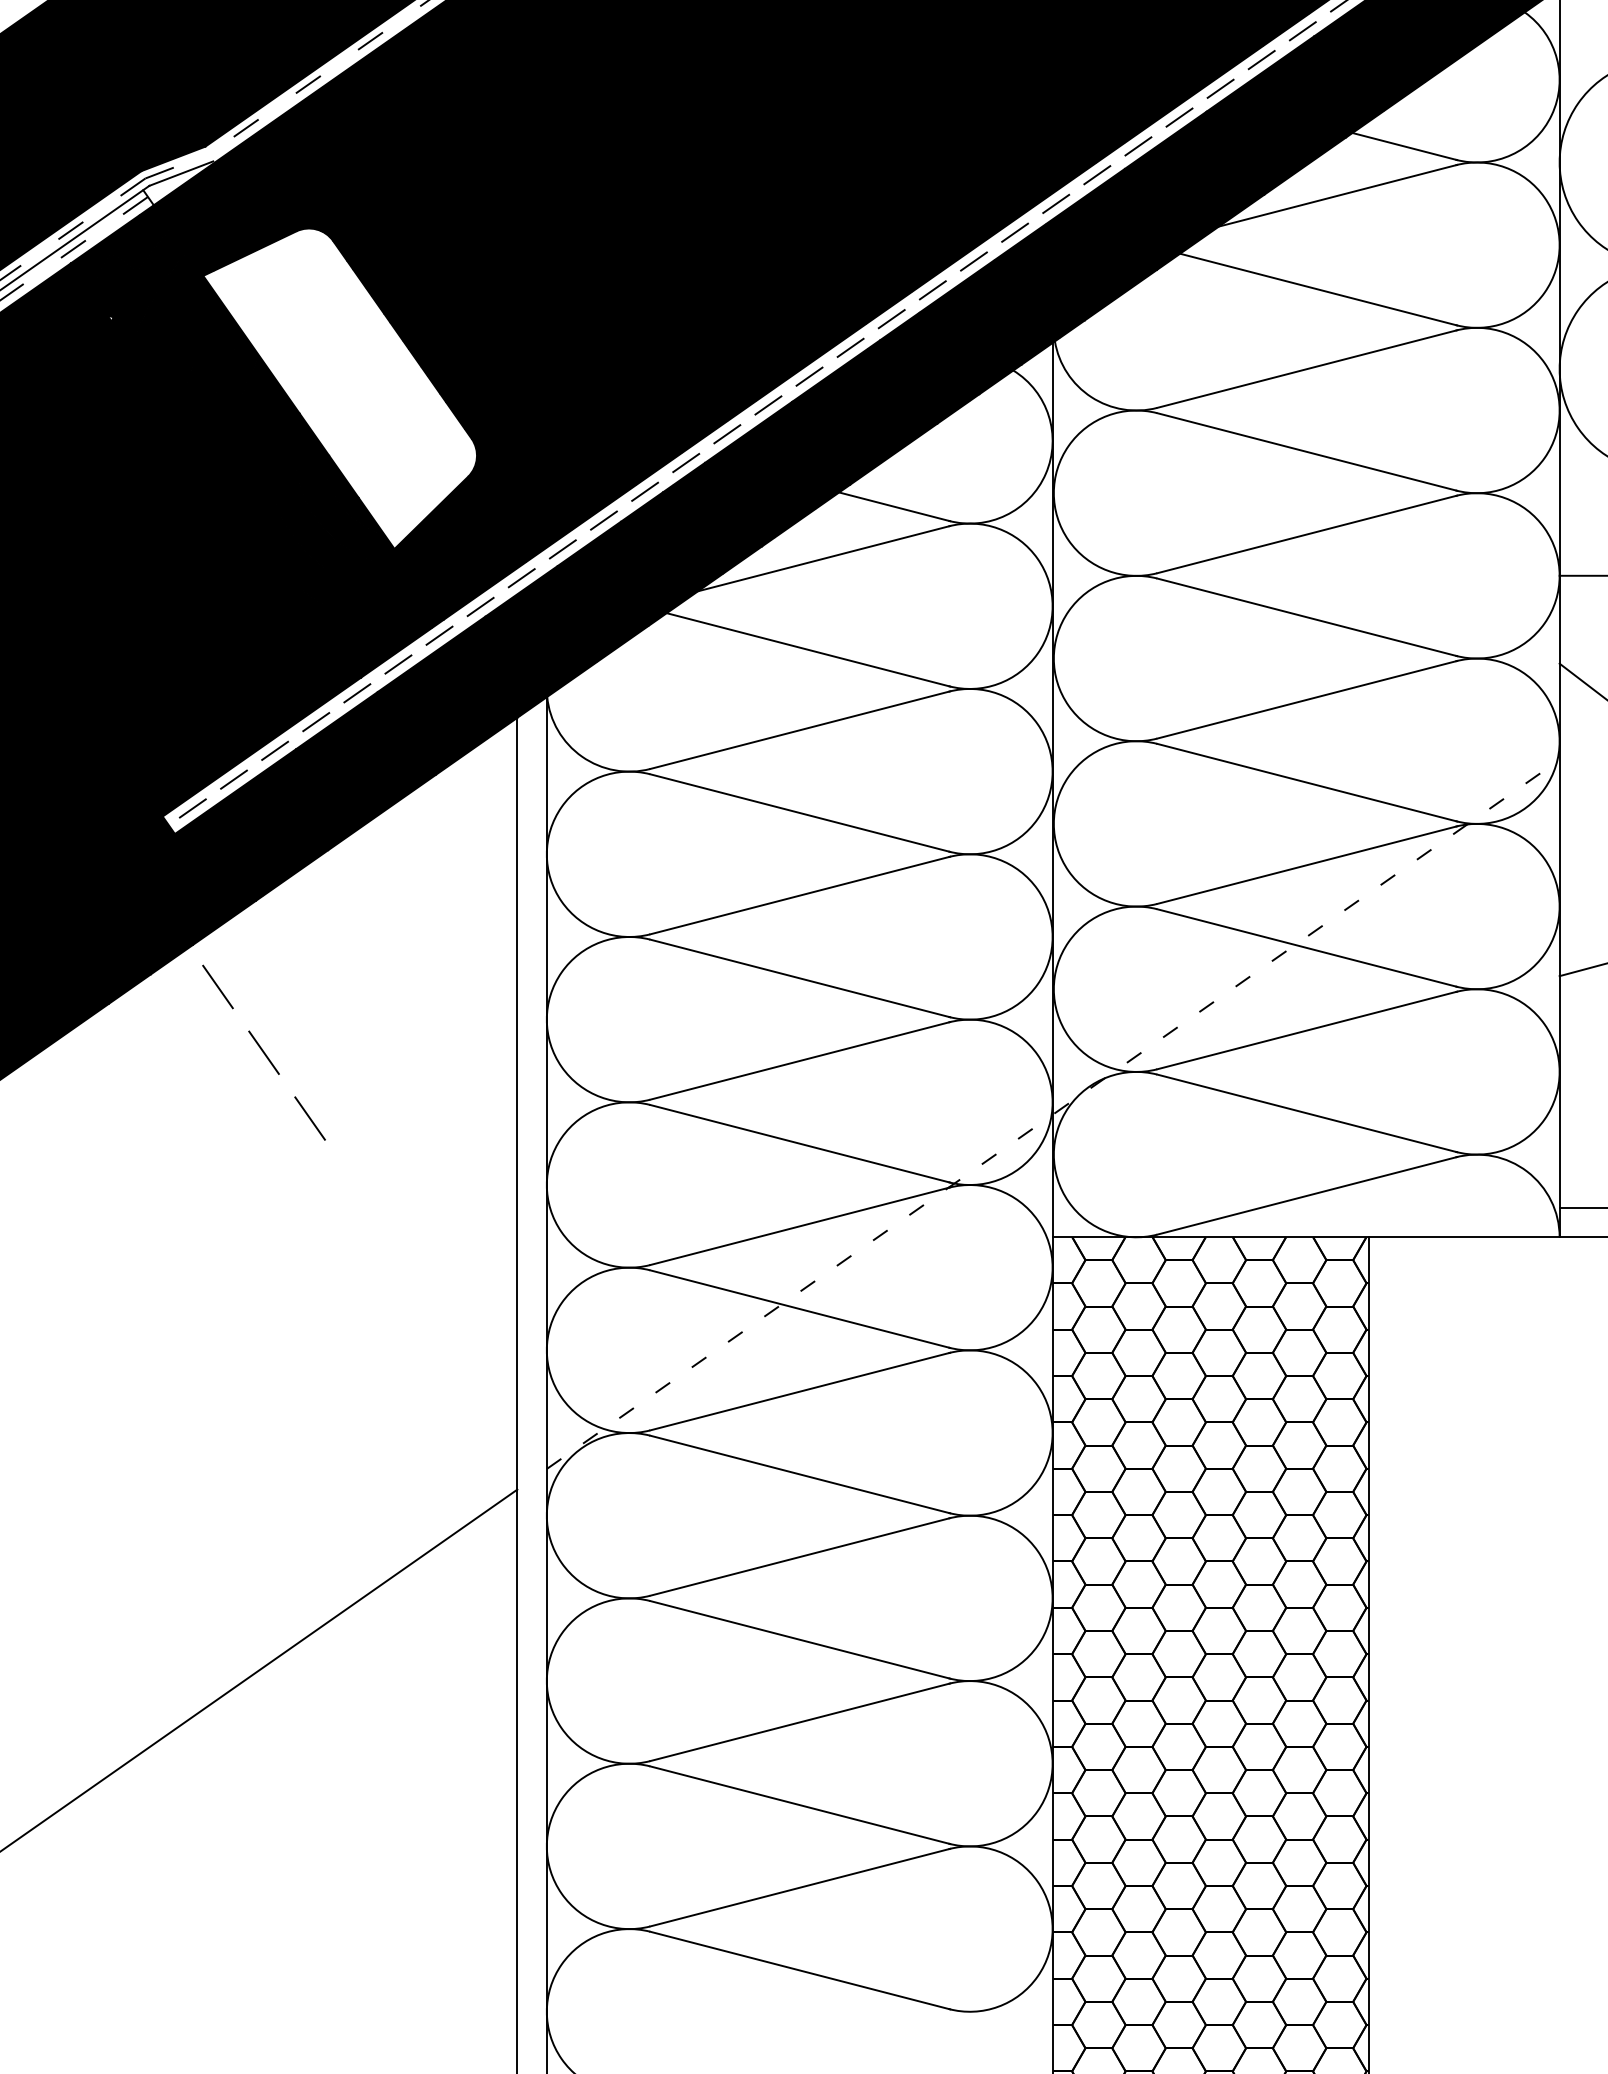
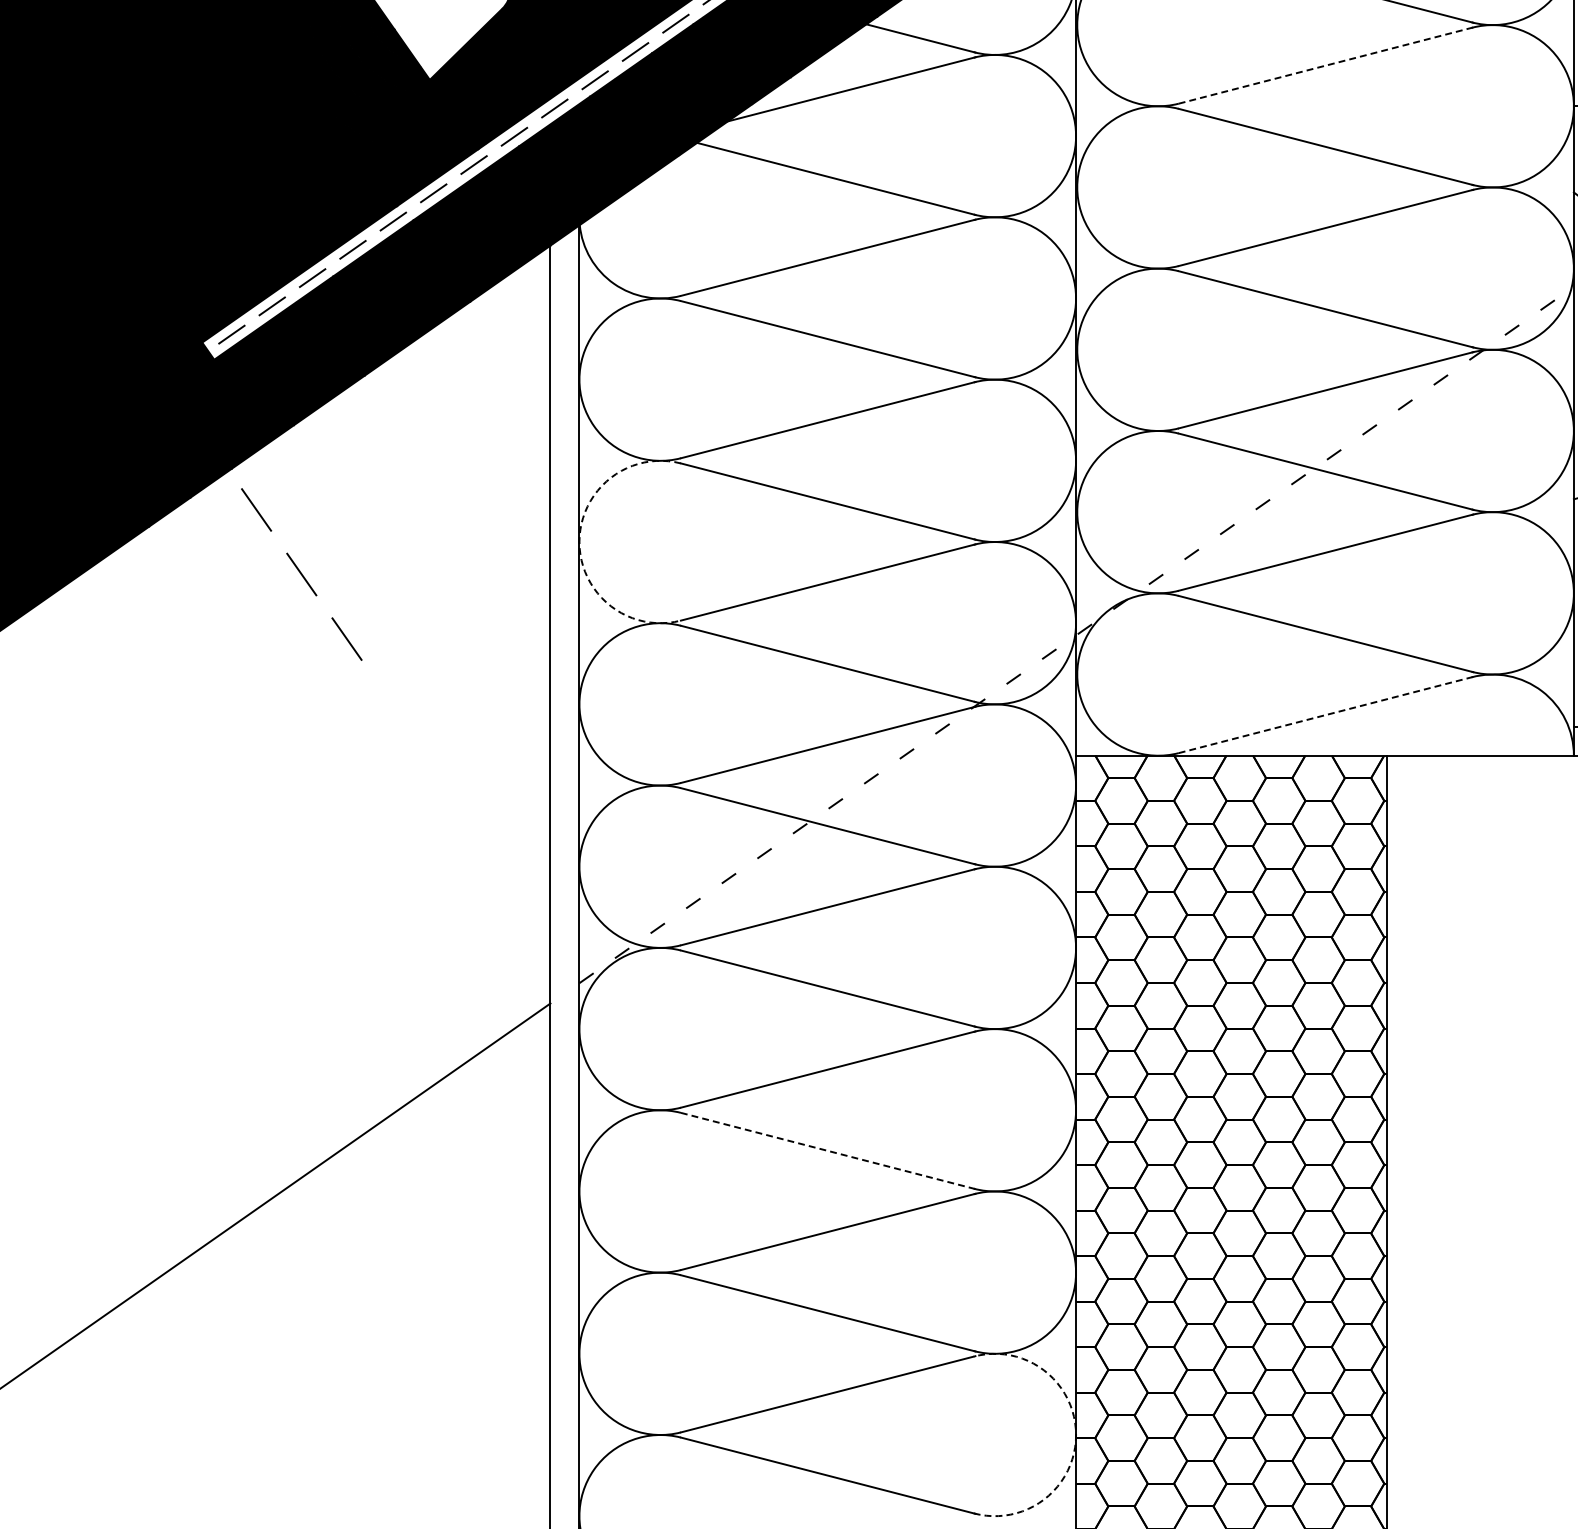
line: (1307, 534) -> (1326, 65), solid -> dashed
arc: (546, 1019) -> (579, 541), solid -> dashed
line: (1307, 1195) -> (1326, 714), solid -> dashed
line: (800, 1639) -> (828, 1150), solid -> dashed
arc: (1052, 1929) -> (1075, 1435), solid -> dashed

